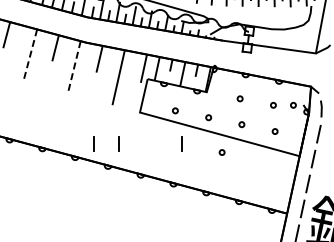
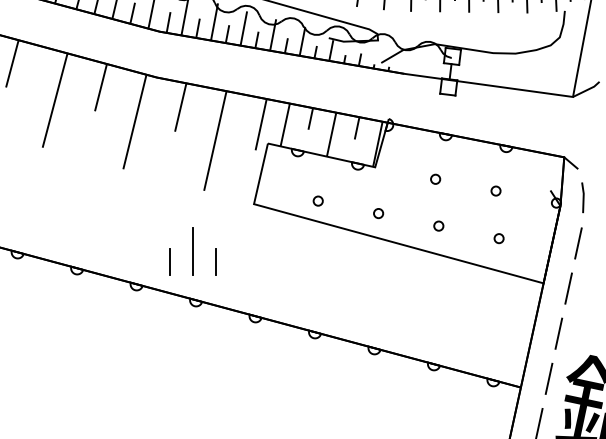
line: (30, 55) -> (55, 100), dashed -> solid
line: (74, 67) -> (135, 122), dashed -> solid
circle: (293, 104) -> (532, 189), removed
line: (106, 138) -> (193, 251), added
line: (181, 143) -> (329, 260), removed
circle: (221, 152) -> (401, 276), removed

